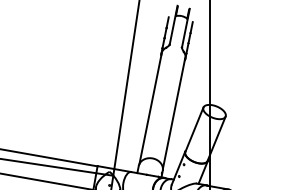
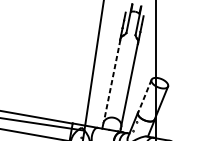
line: (150, 109) -> (112, 81), solid -> dashed
line: (194, 129) -> (144, 96), solid -> dashed

